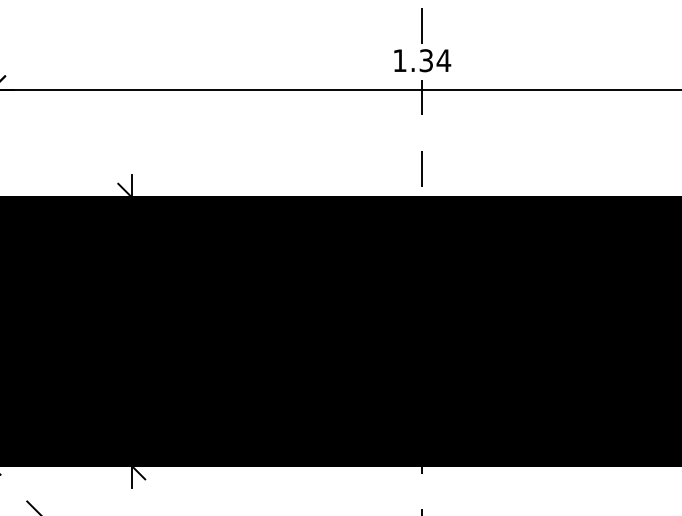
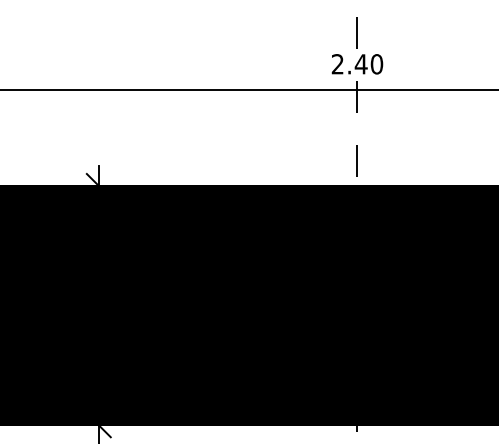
text: (422, 60) -> (357, 64), 1.34 -> 2.40

